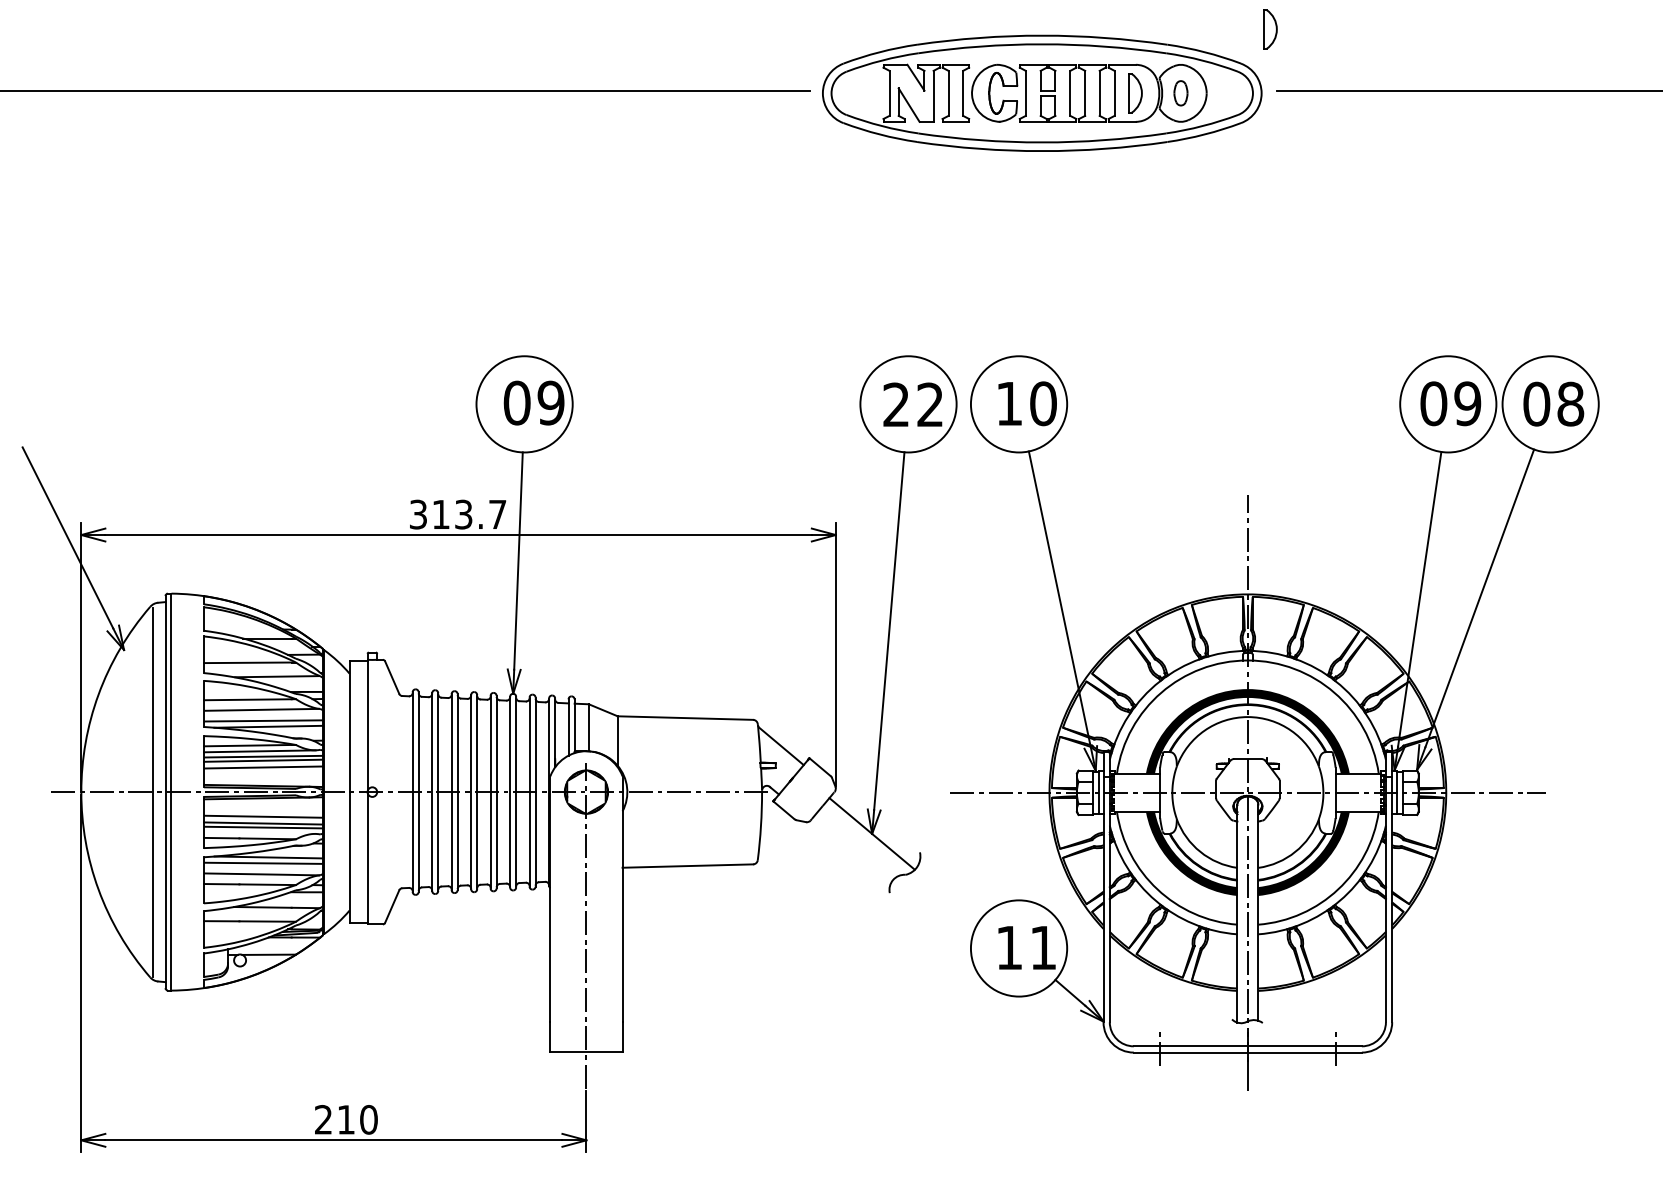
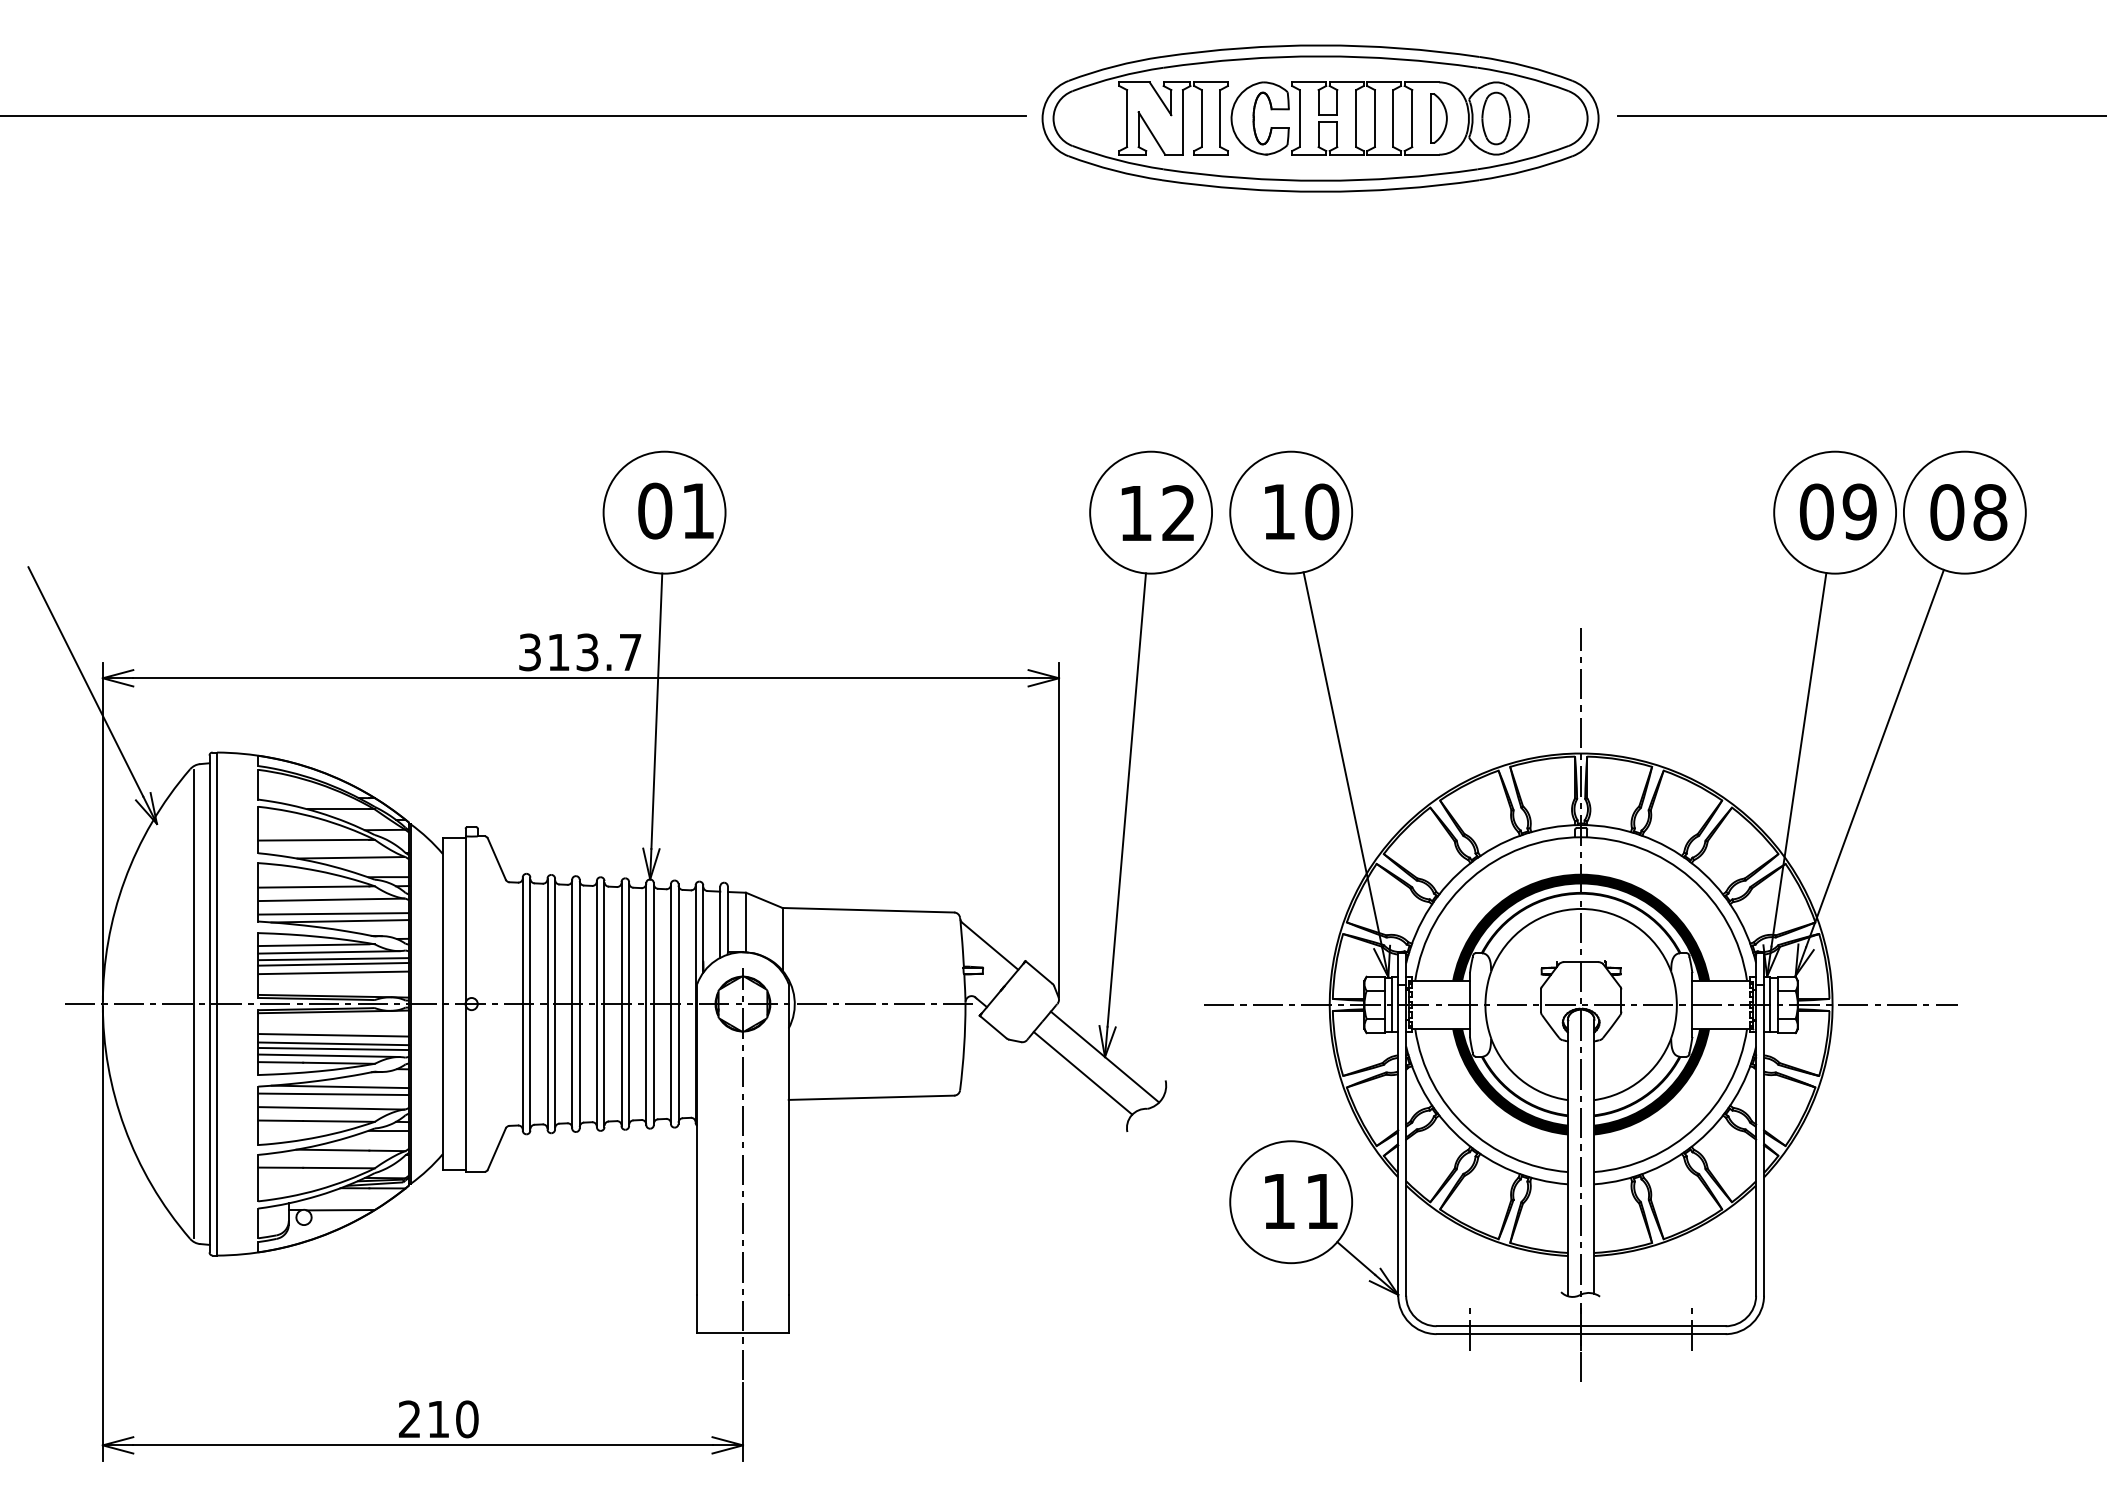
part: (1270, 29) -> (1609, 37), removed
part: (1181, 93) -> (1496, 118), size x1.67
text: (551, 402) -> (698, 510), 09 -> 01
text: (896, 404) -> (1135, 512), 22 -> 12
line: (259, 832) -> (328, 1055), added
line: (854, 846) -> (1082, 1073), added

